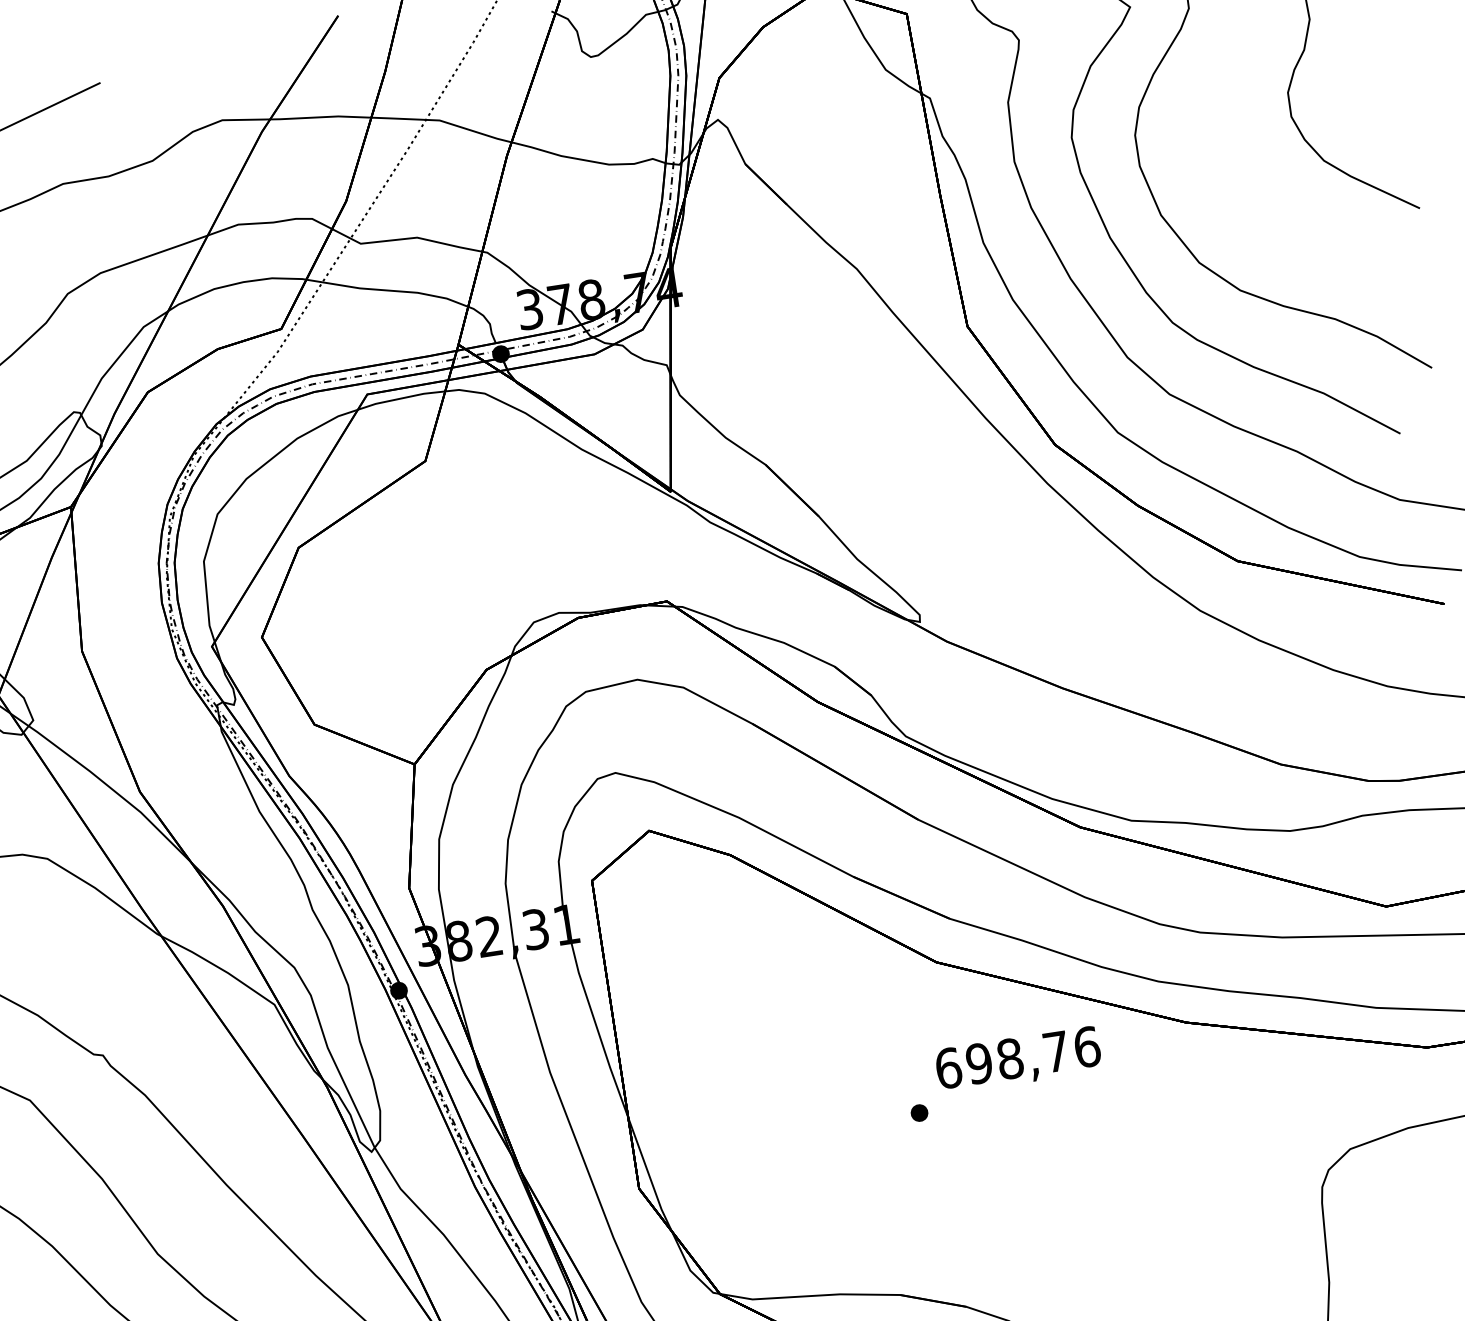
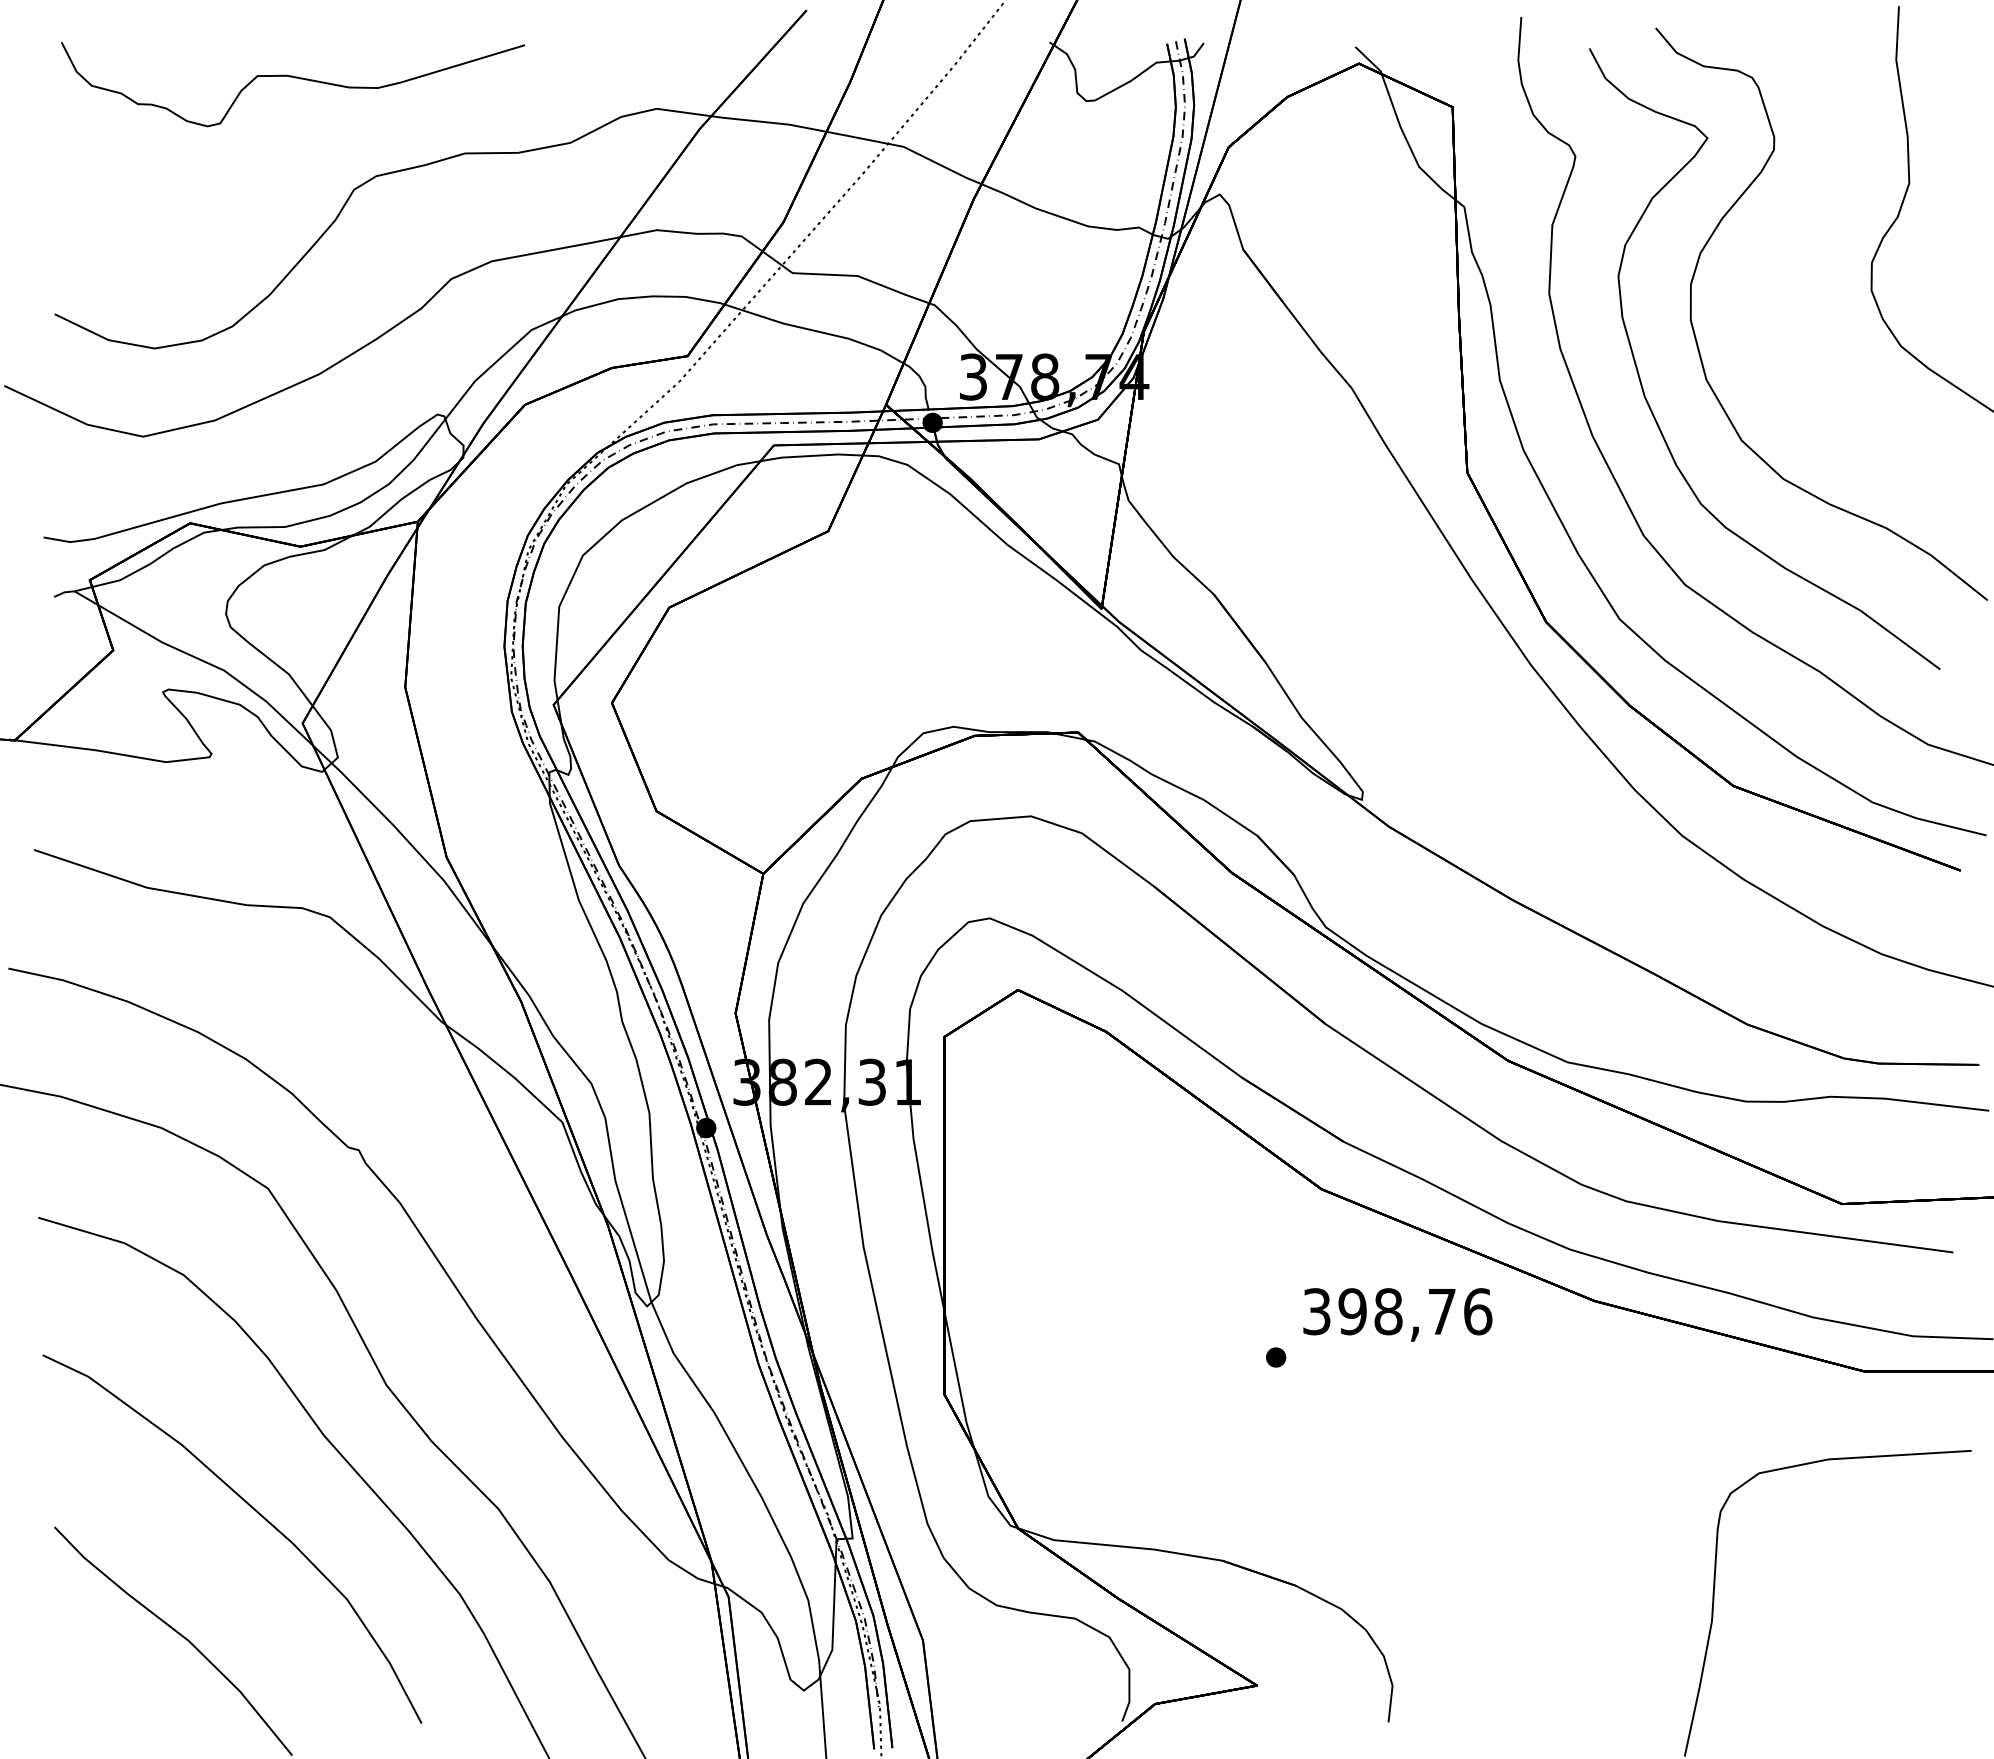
text: (949, 1068) -> (1317, 1311), 698,76 -> 398,76

